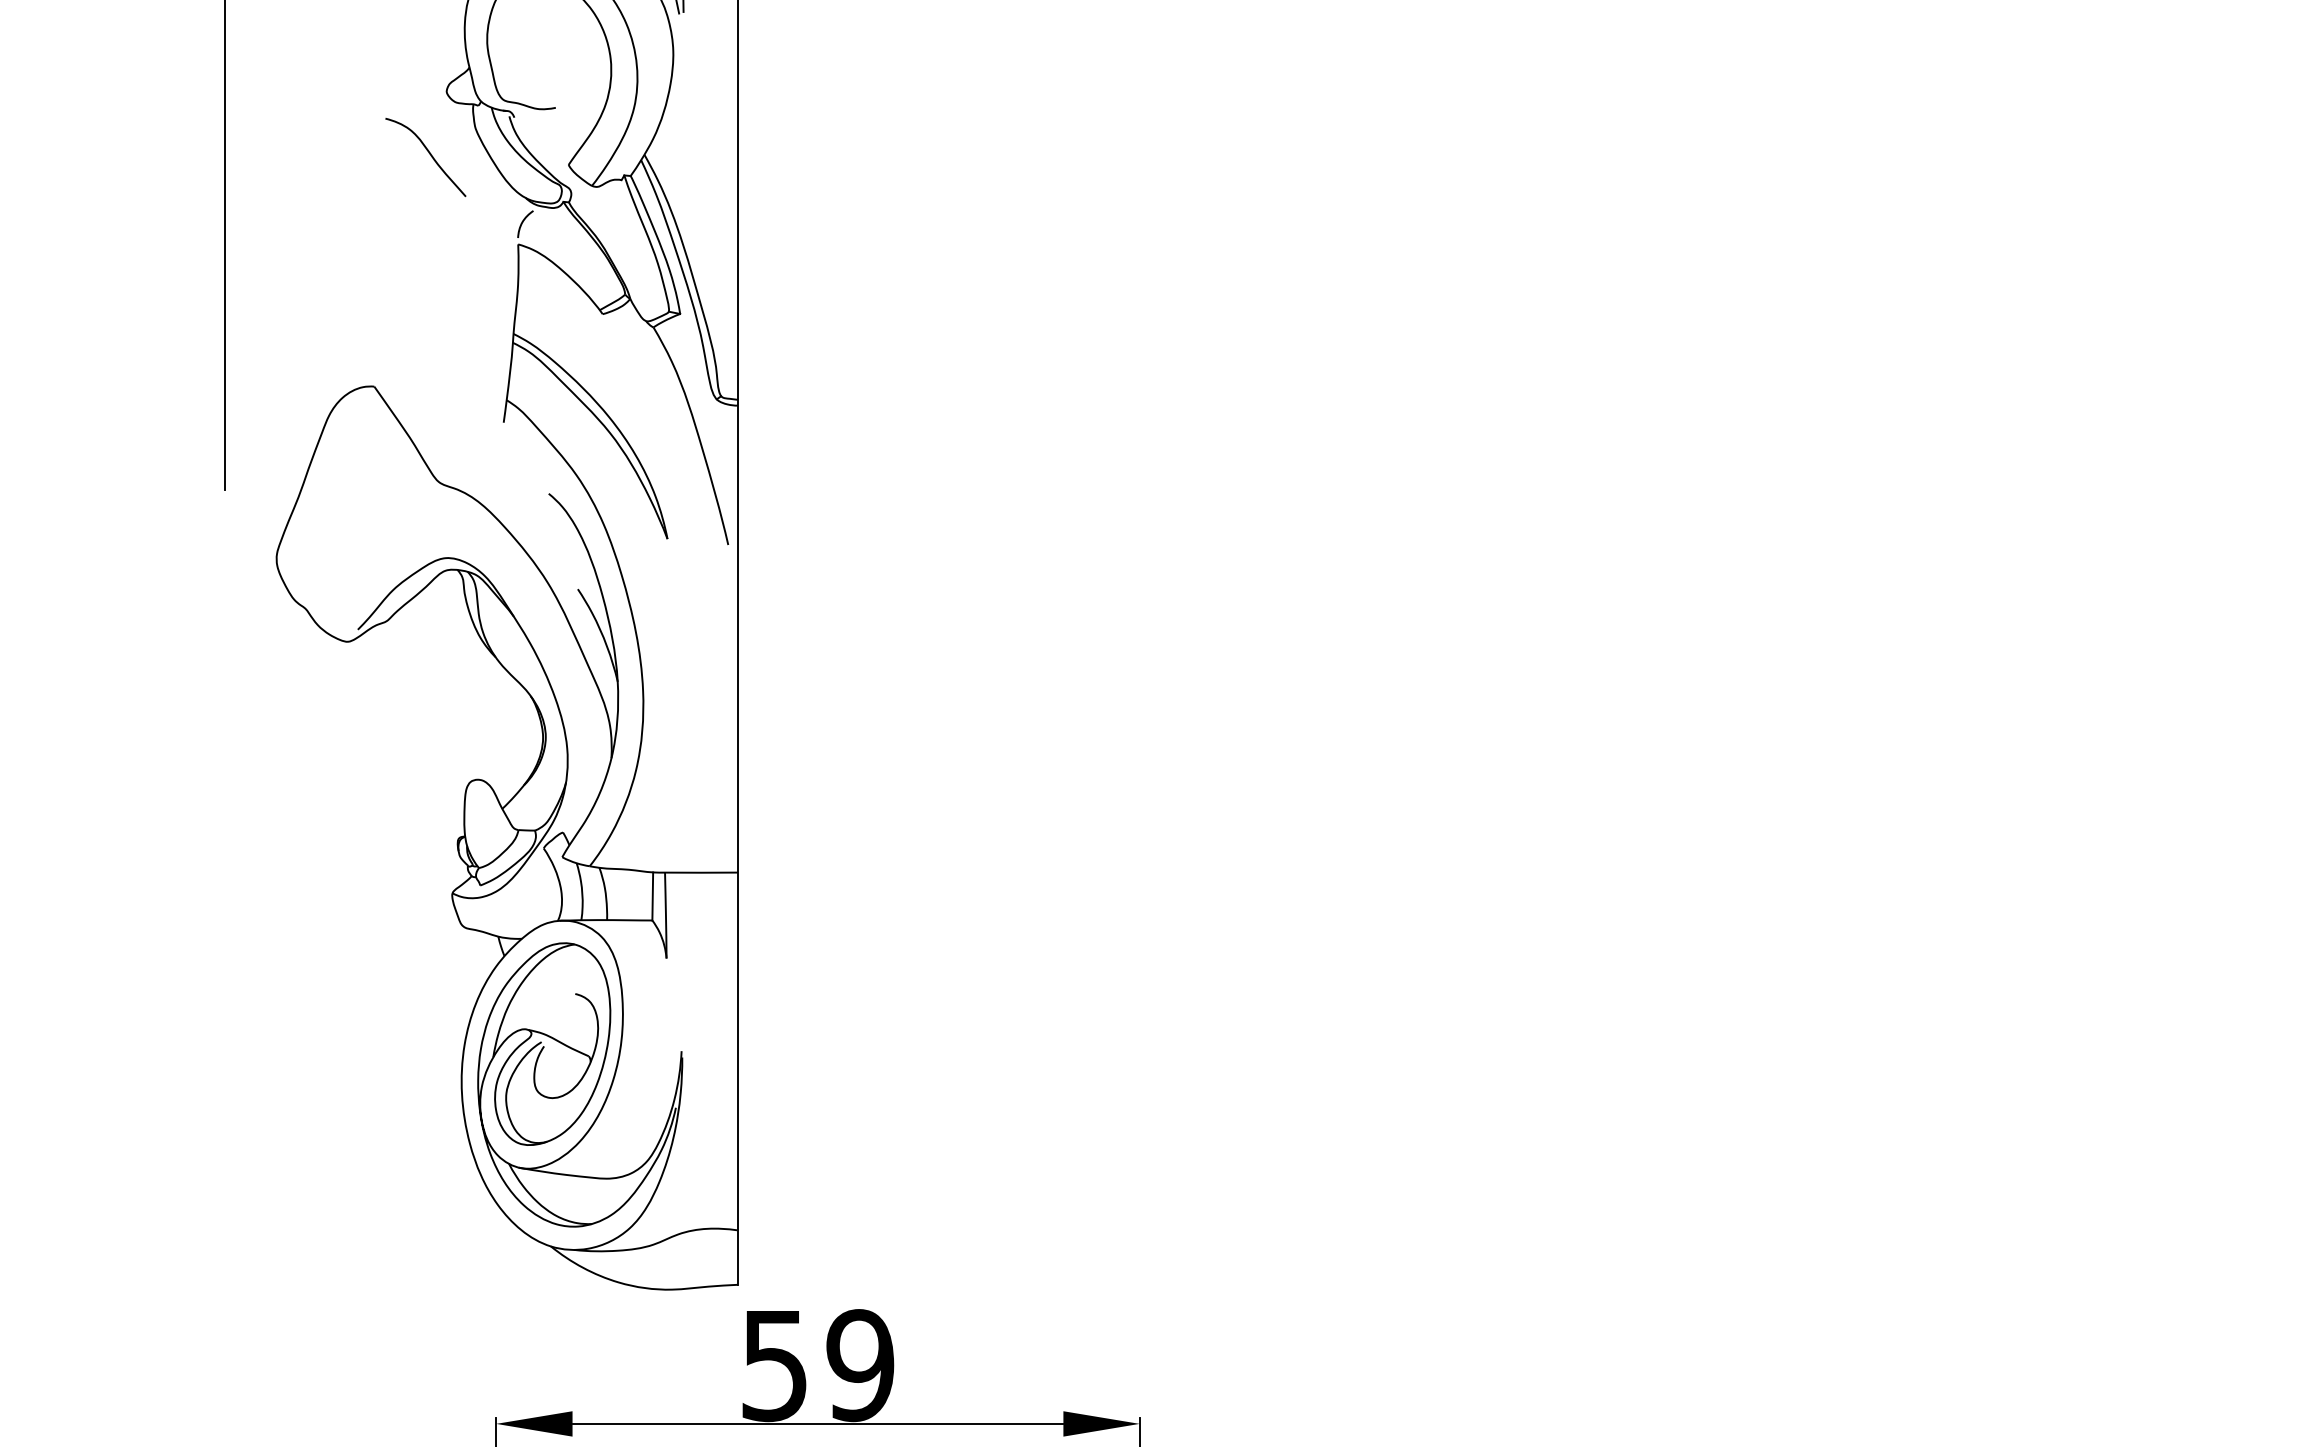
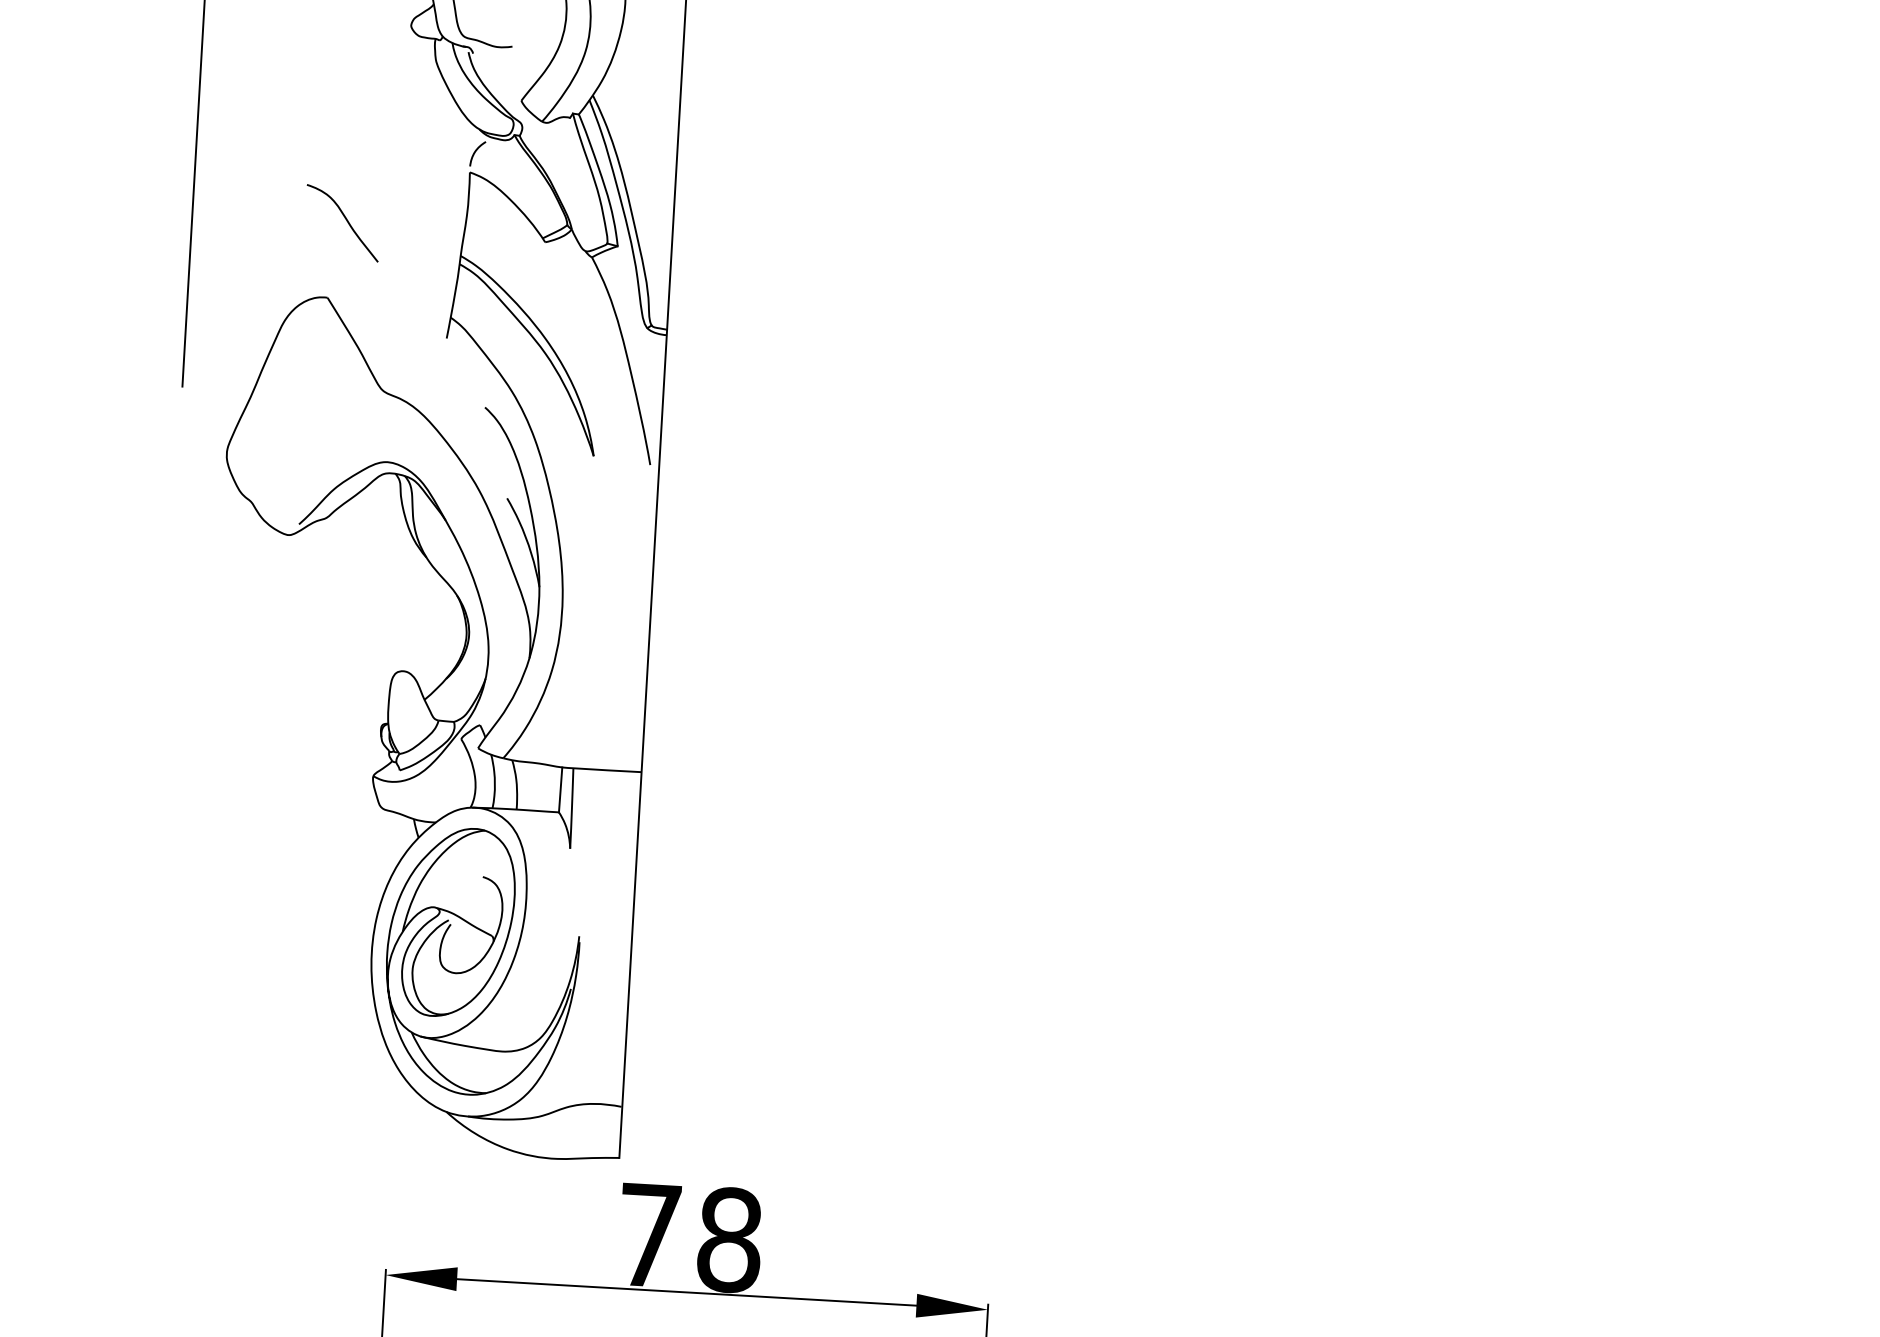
curve: (428, 153) -> (345, 219), moved
text: (818, 1365) -> (690, 1237), 59 -> 78

